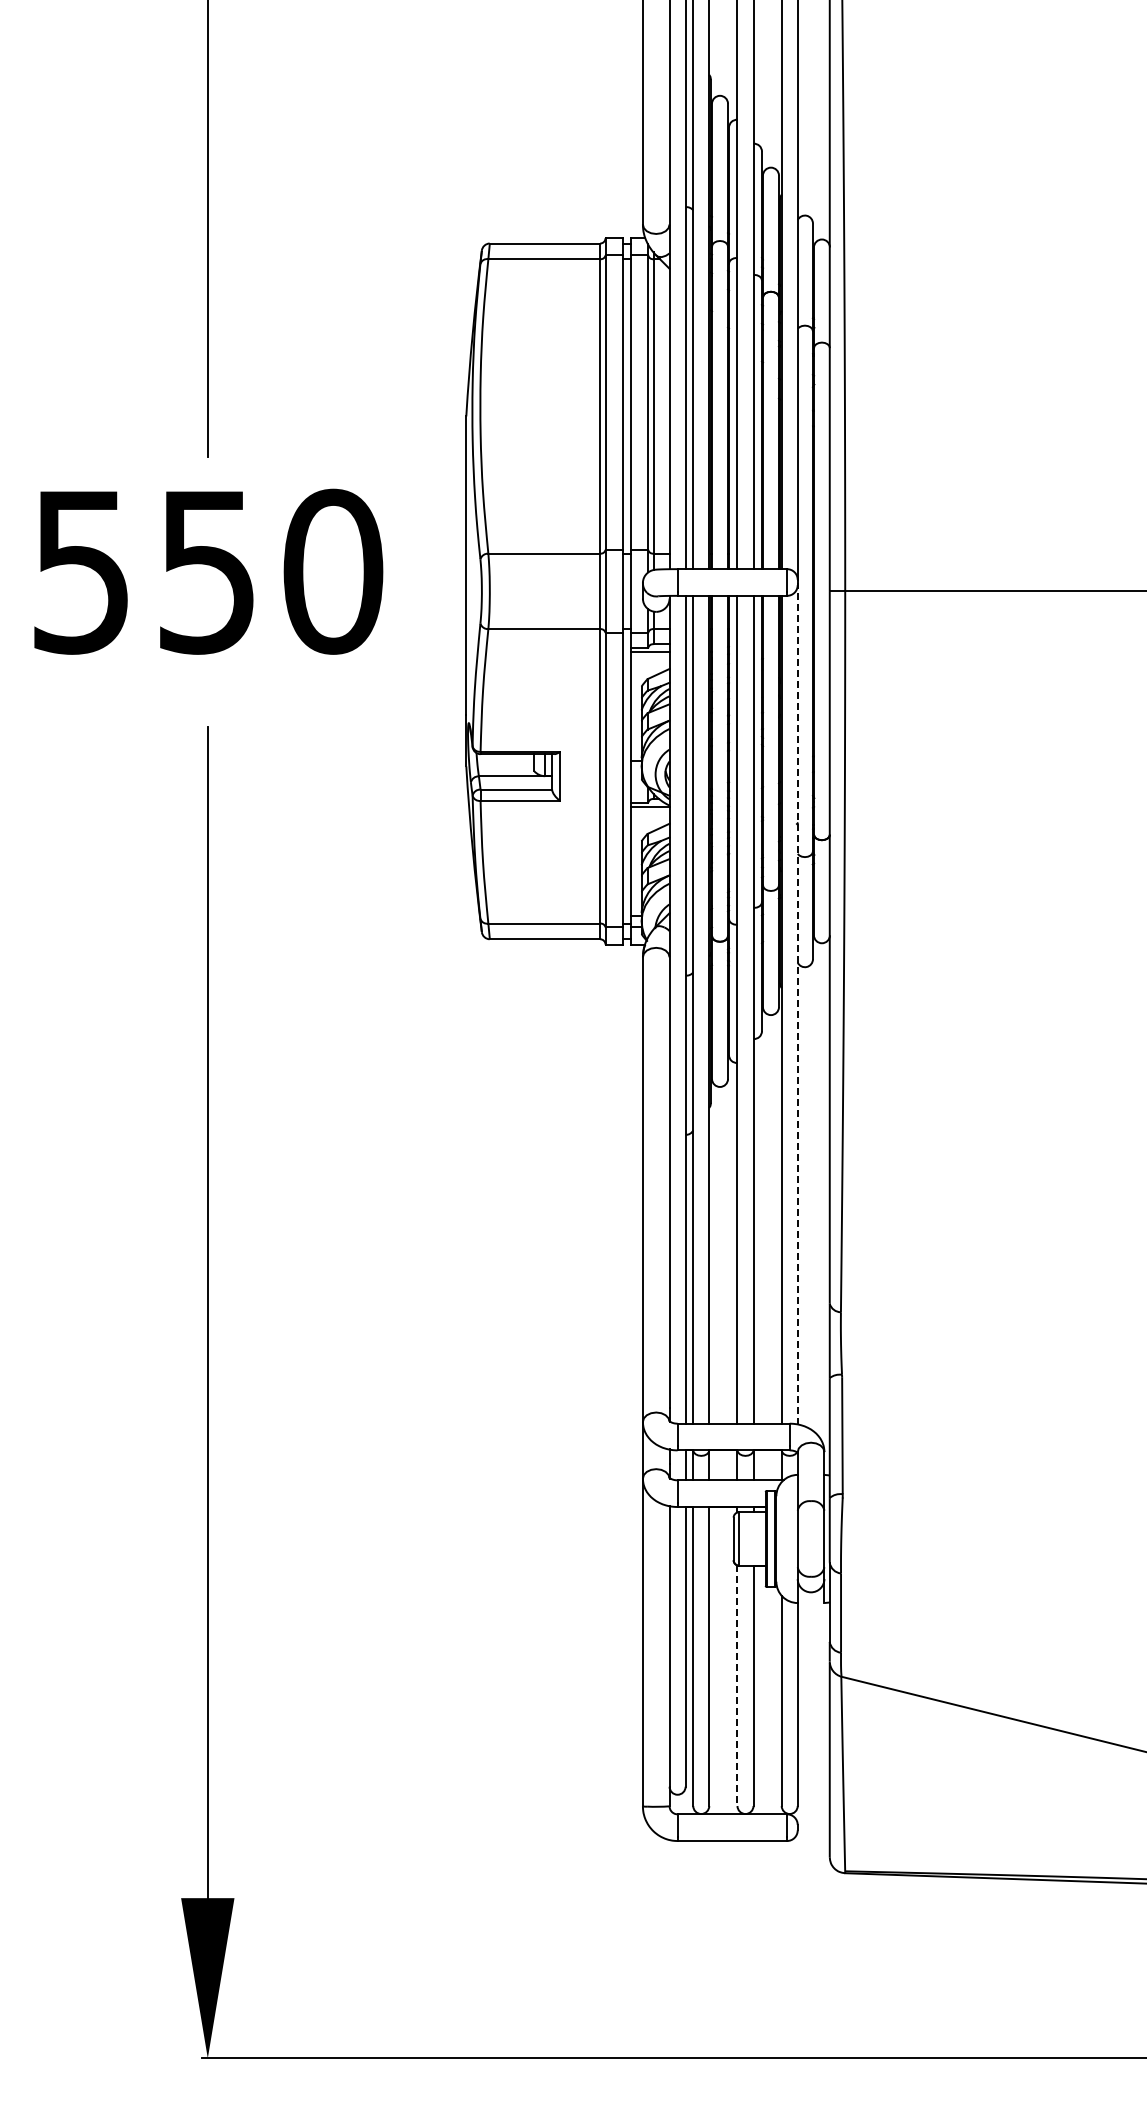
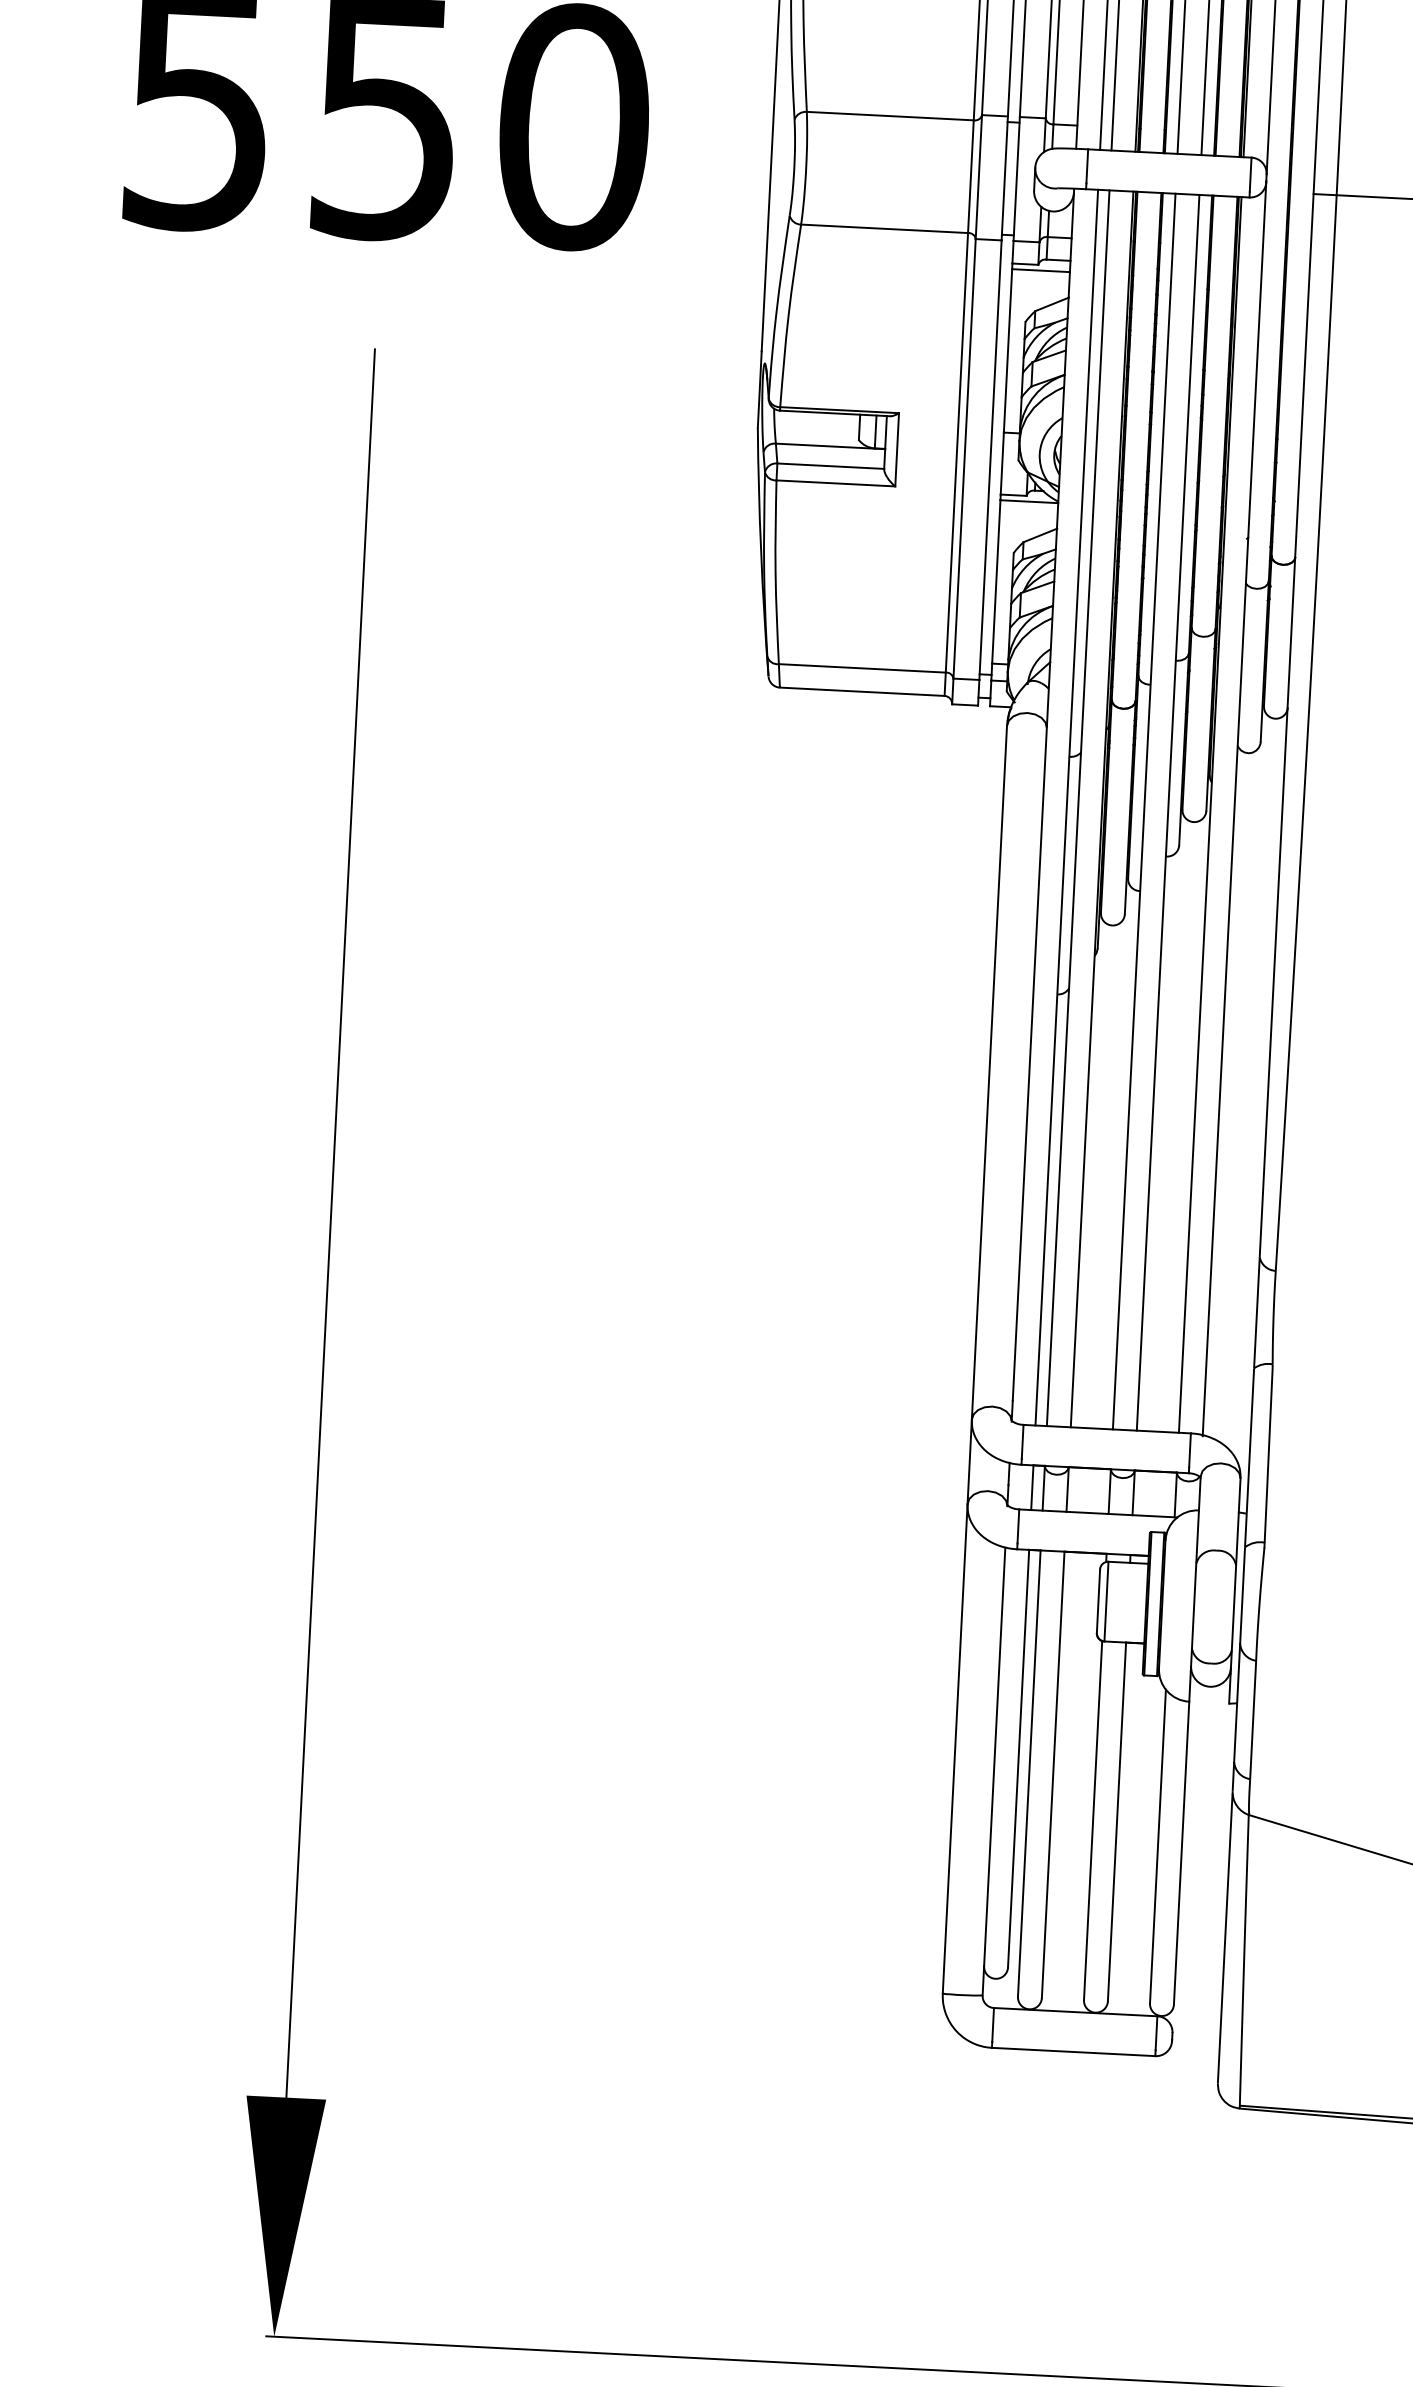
line: (797, 1004) -> (1234, 808), dashed -> solid
line: (737, 1686) -> (1093, 1821), dashed -> solid

